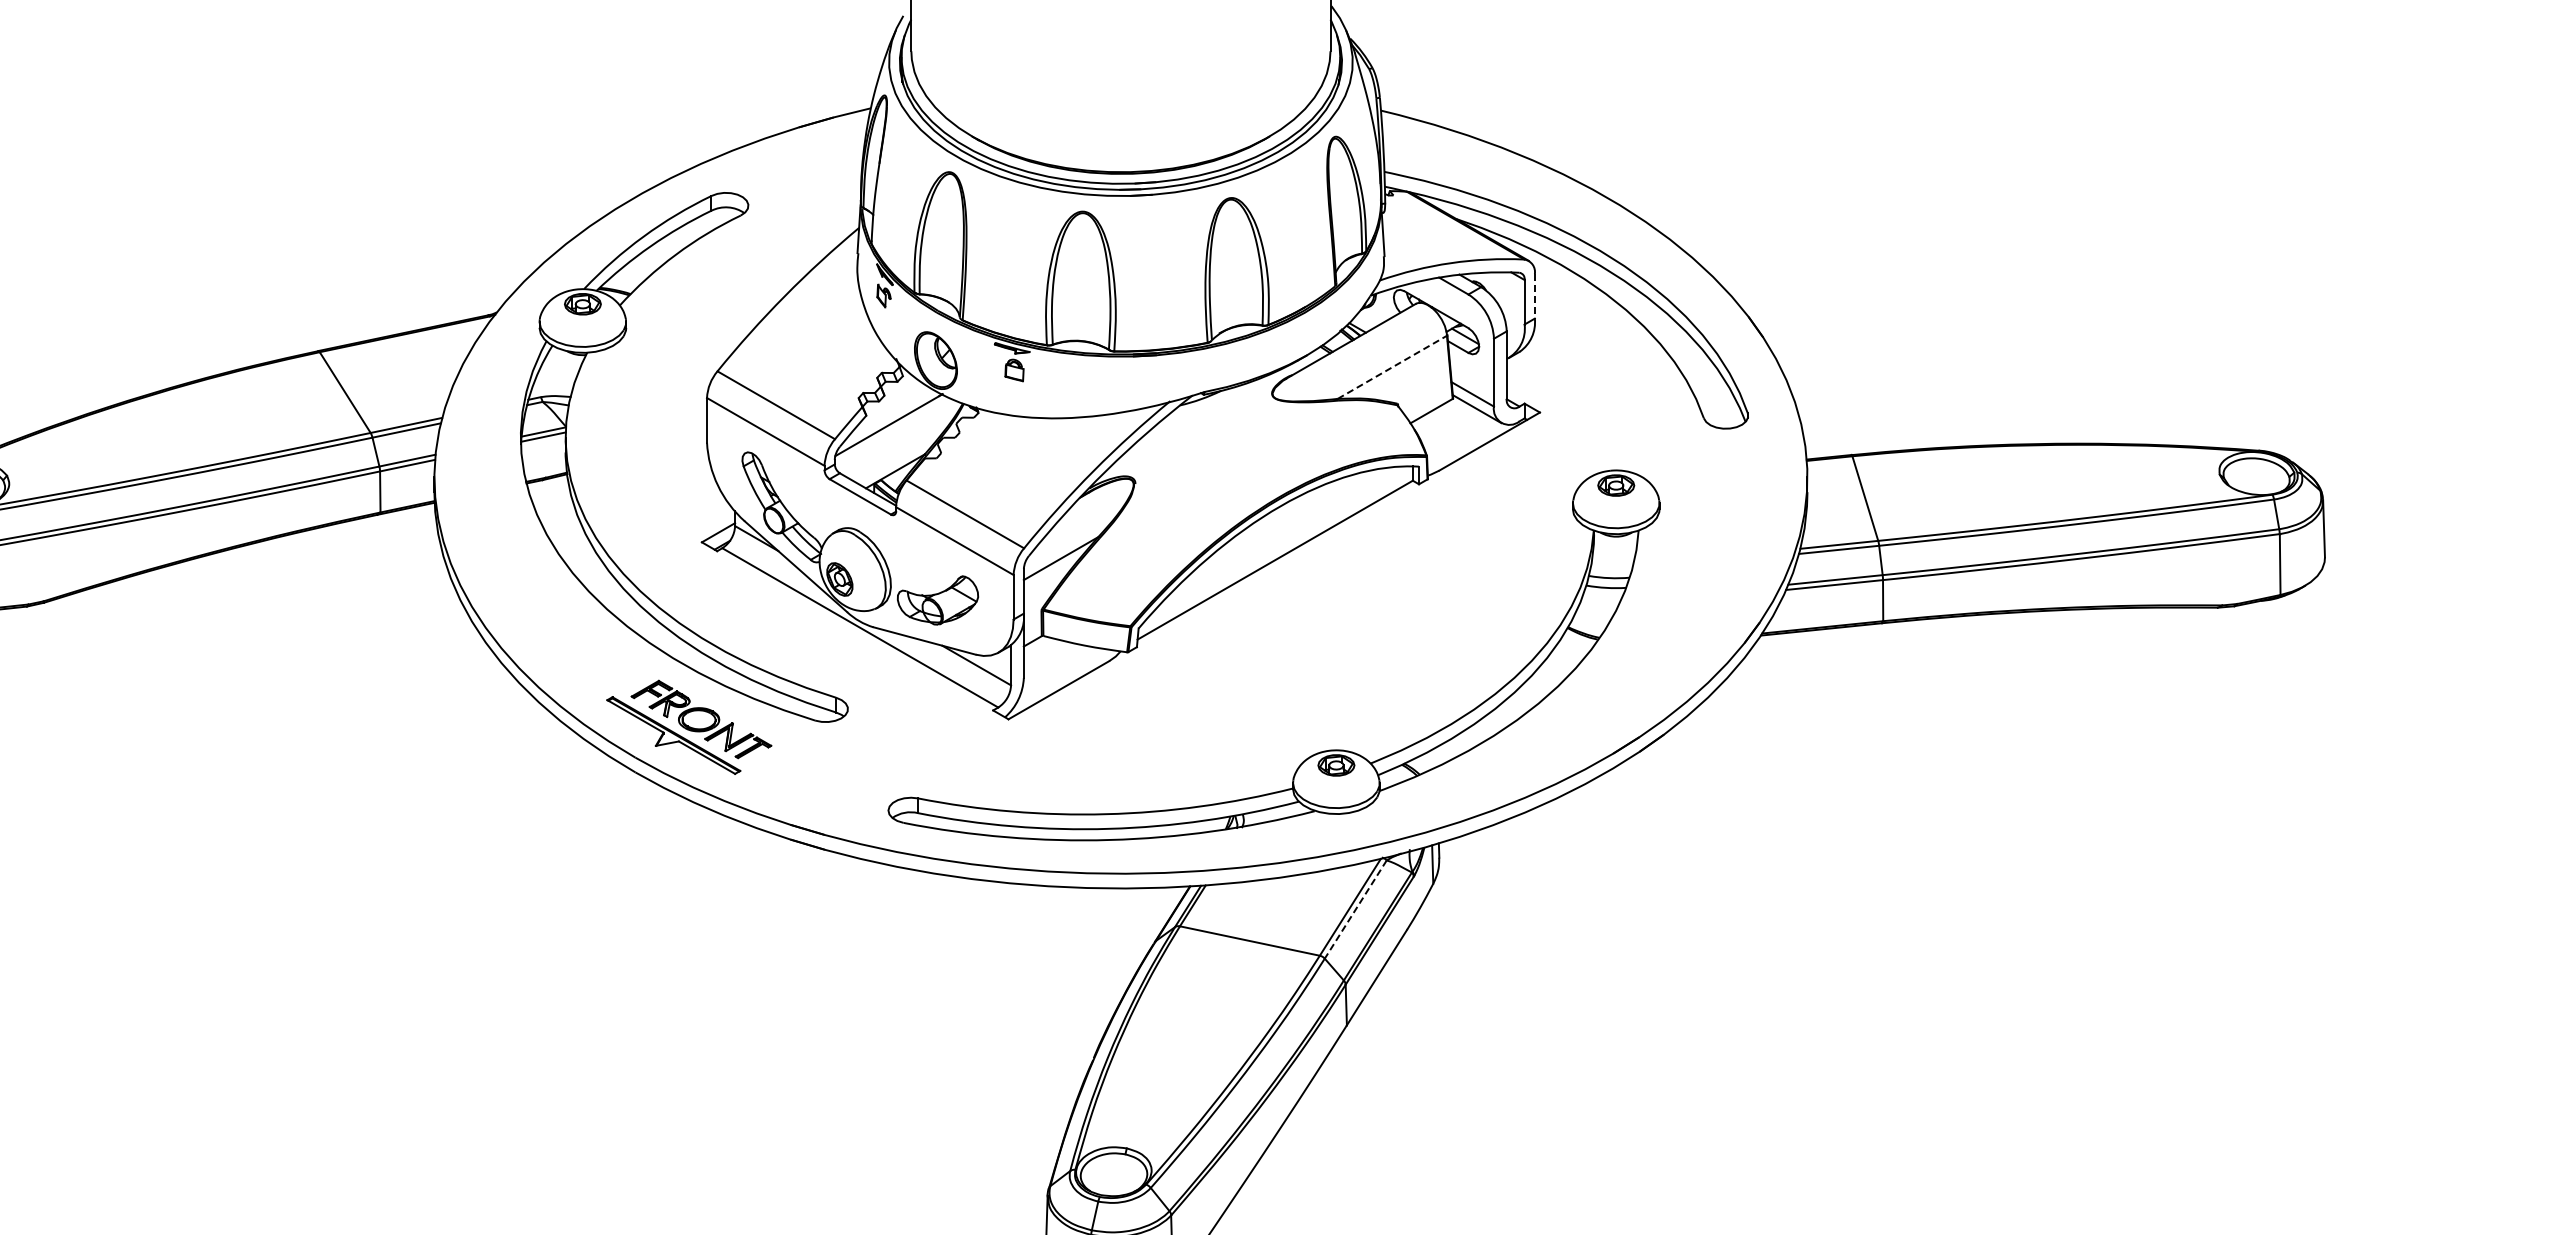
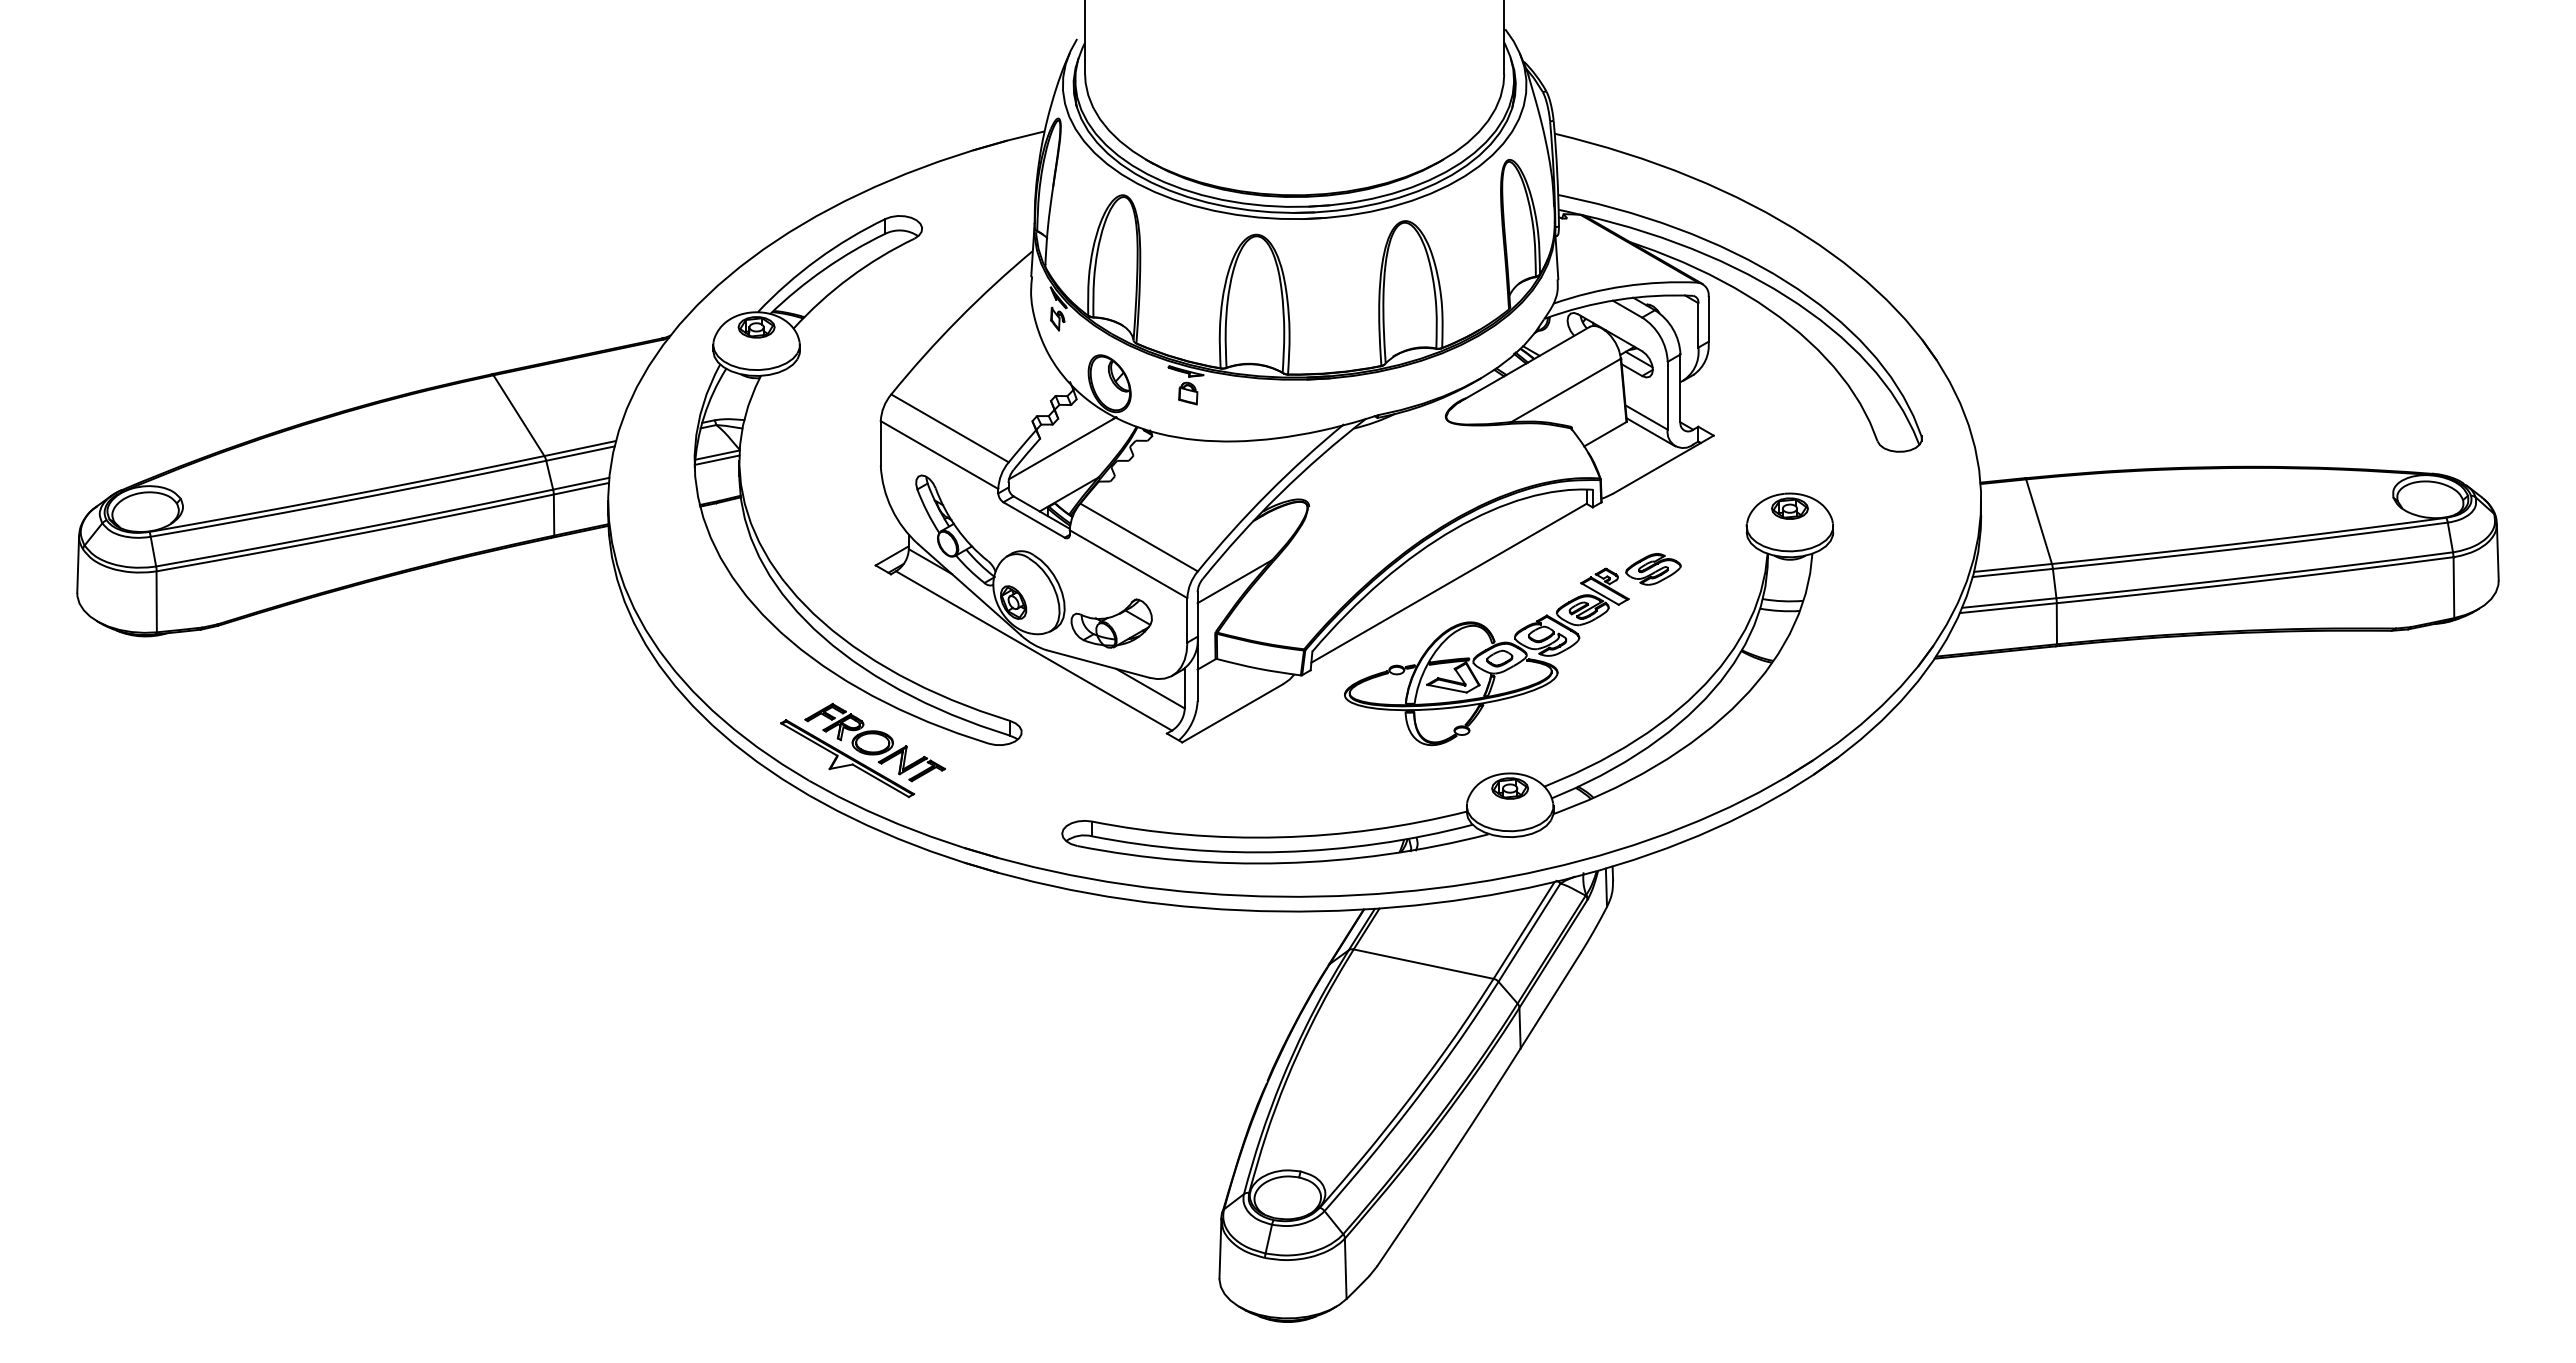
line: (1534, 296) -> (1708, 319), dashed -> solid
line: (1392, 367) -> (1566, 390), dashed -> solid
part: (1338, 626) -> (1512, 649), added
line: (1355, 910) -> (1529, 933), dashed -> solid

